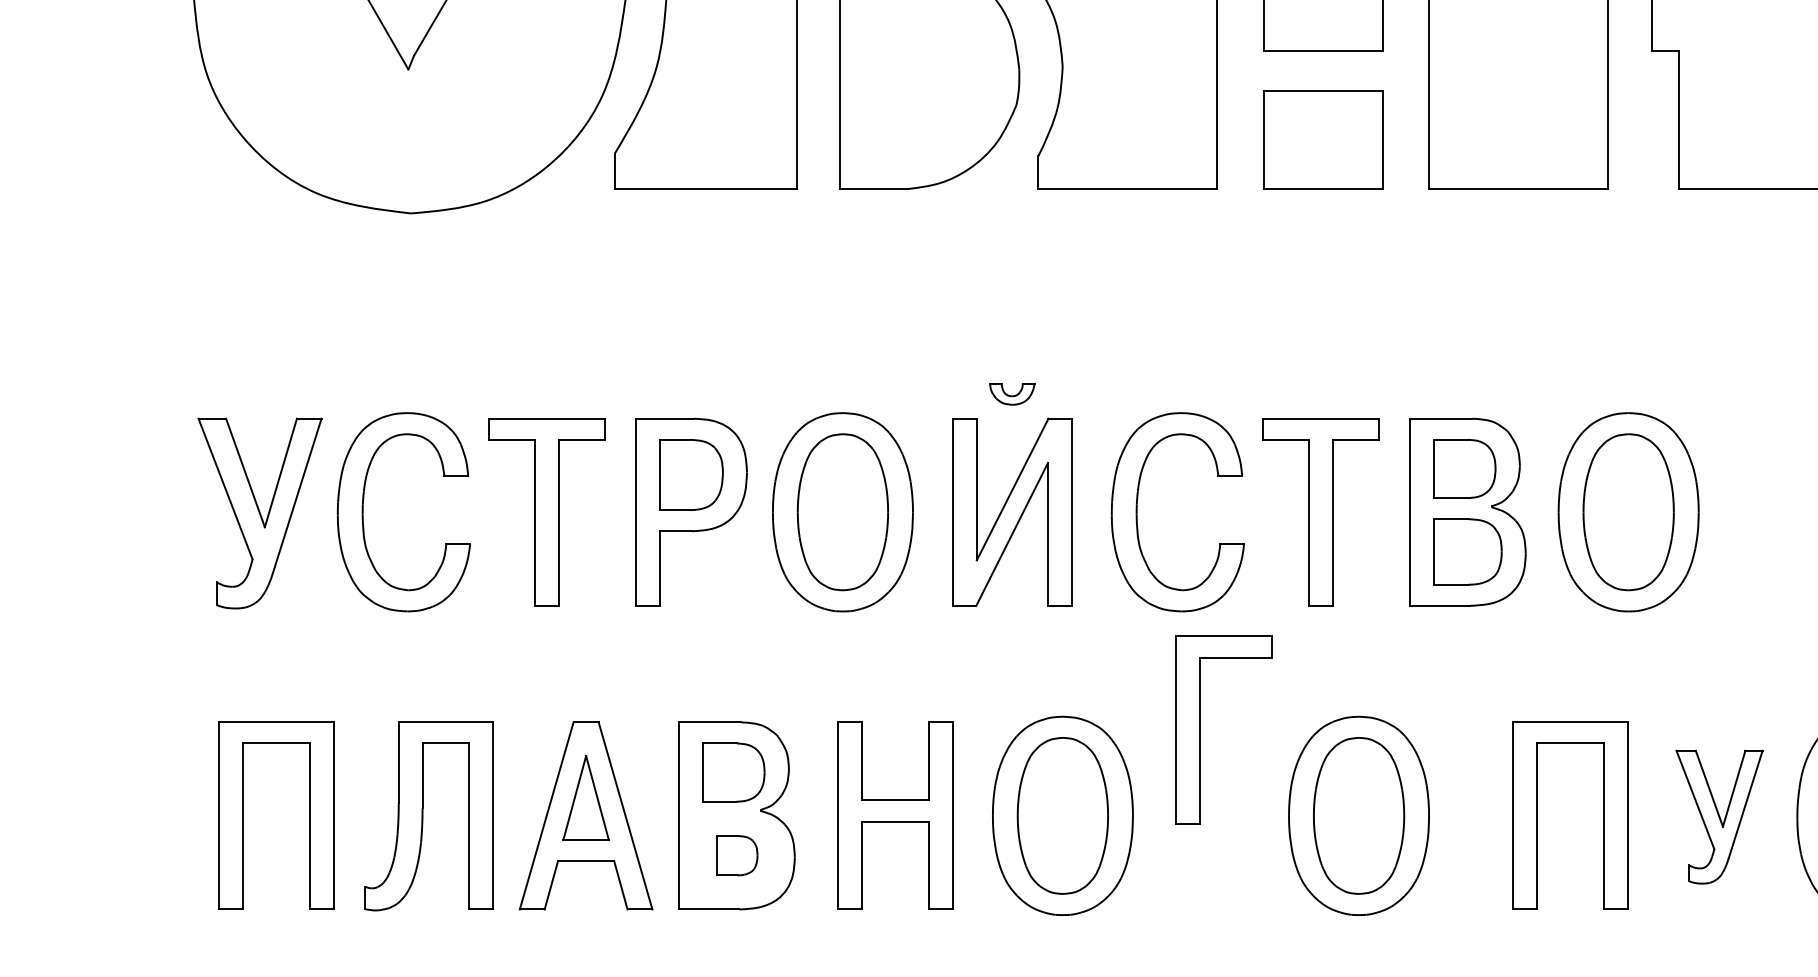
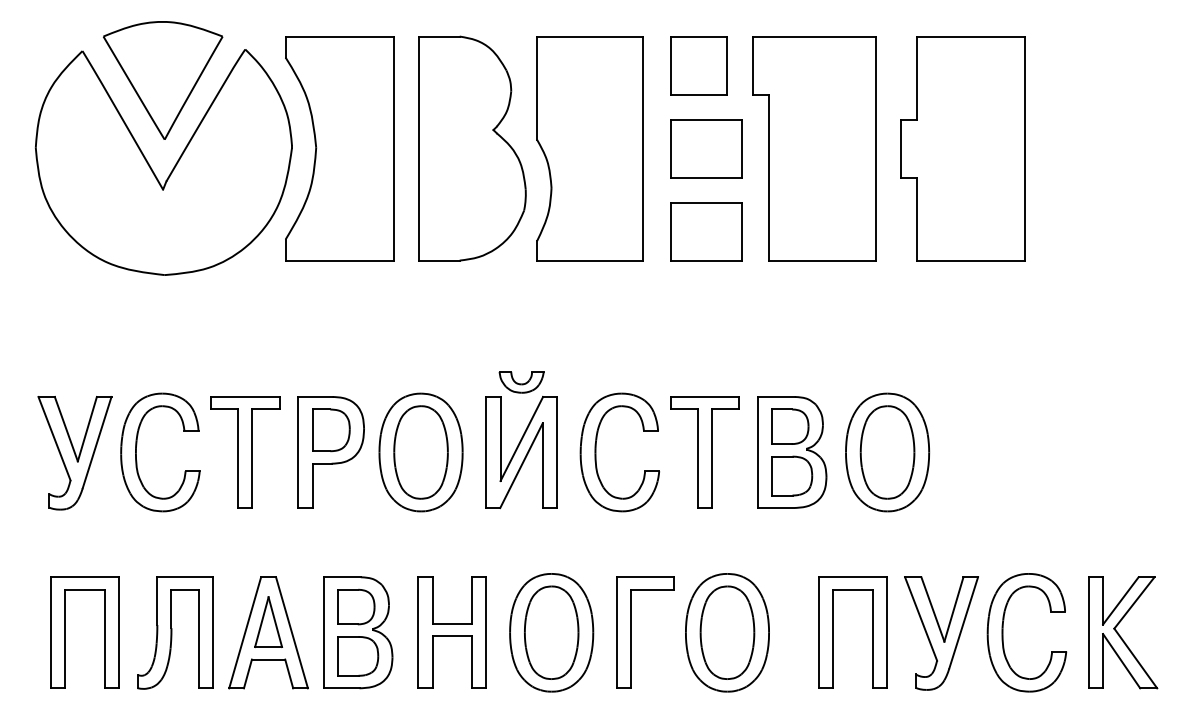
part: (1012, 394) -> (521, 382), size x1.67
part: (1200, 729) -> (631, 632), moved
part: (1719, 817) -> (941, 633), size x1.43
part: (737, 855) -> (358, 656), size x1.67

